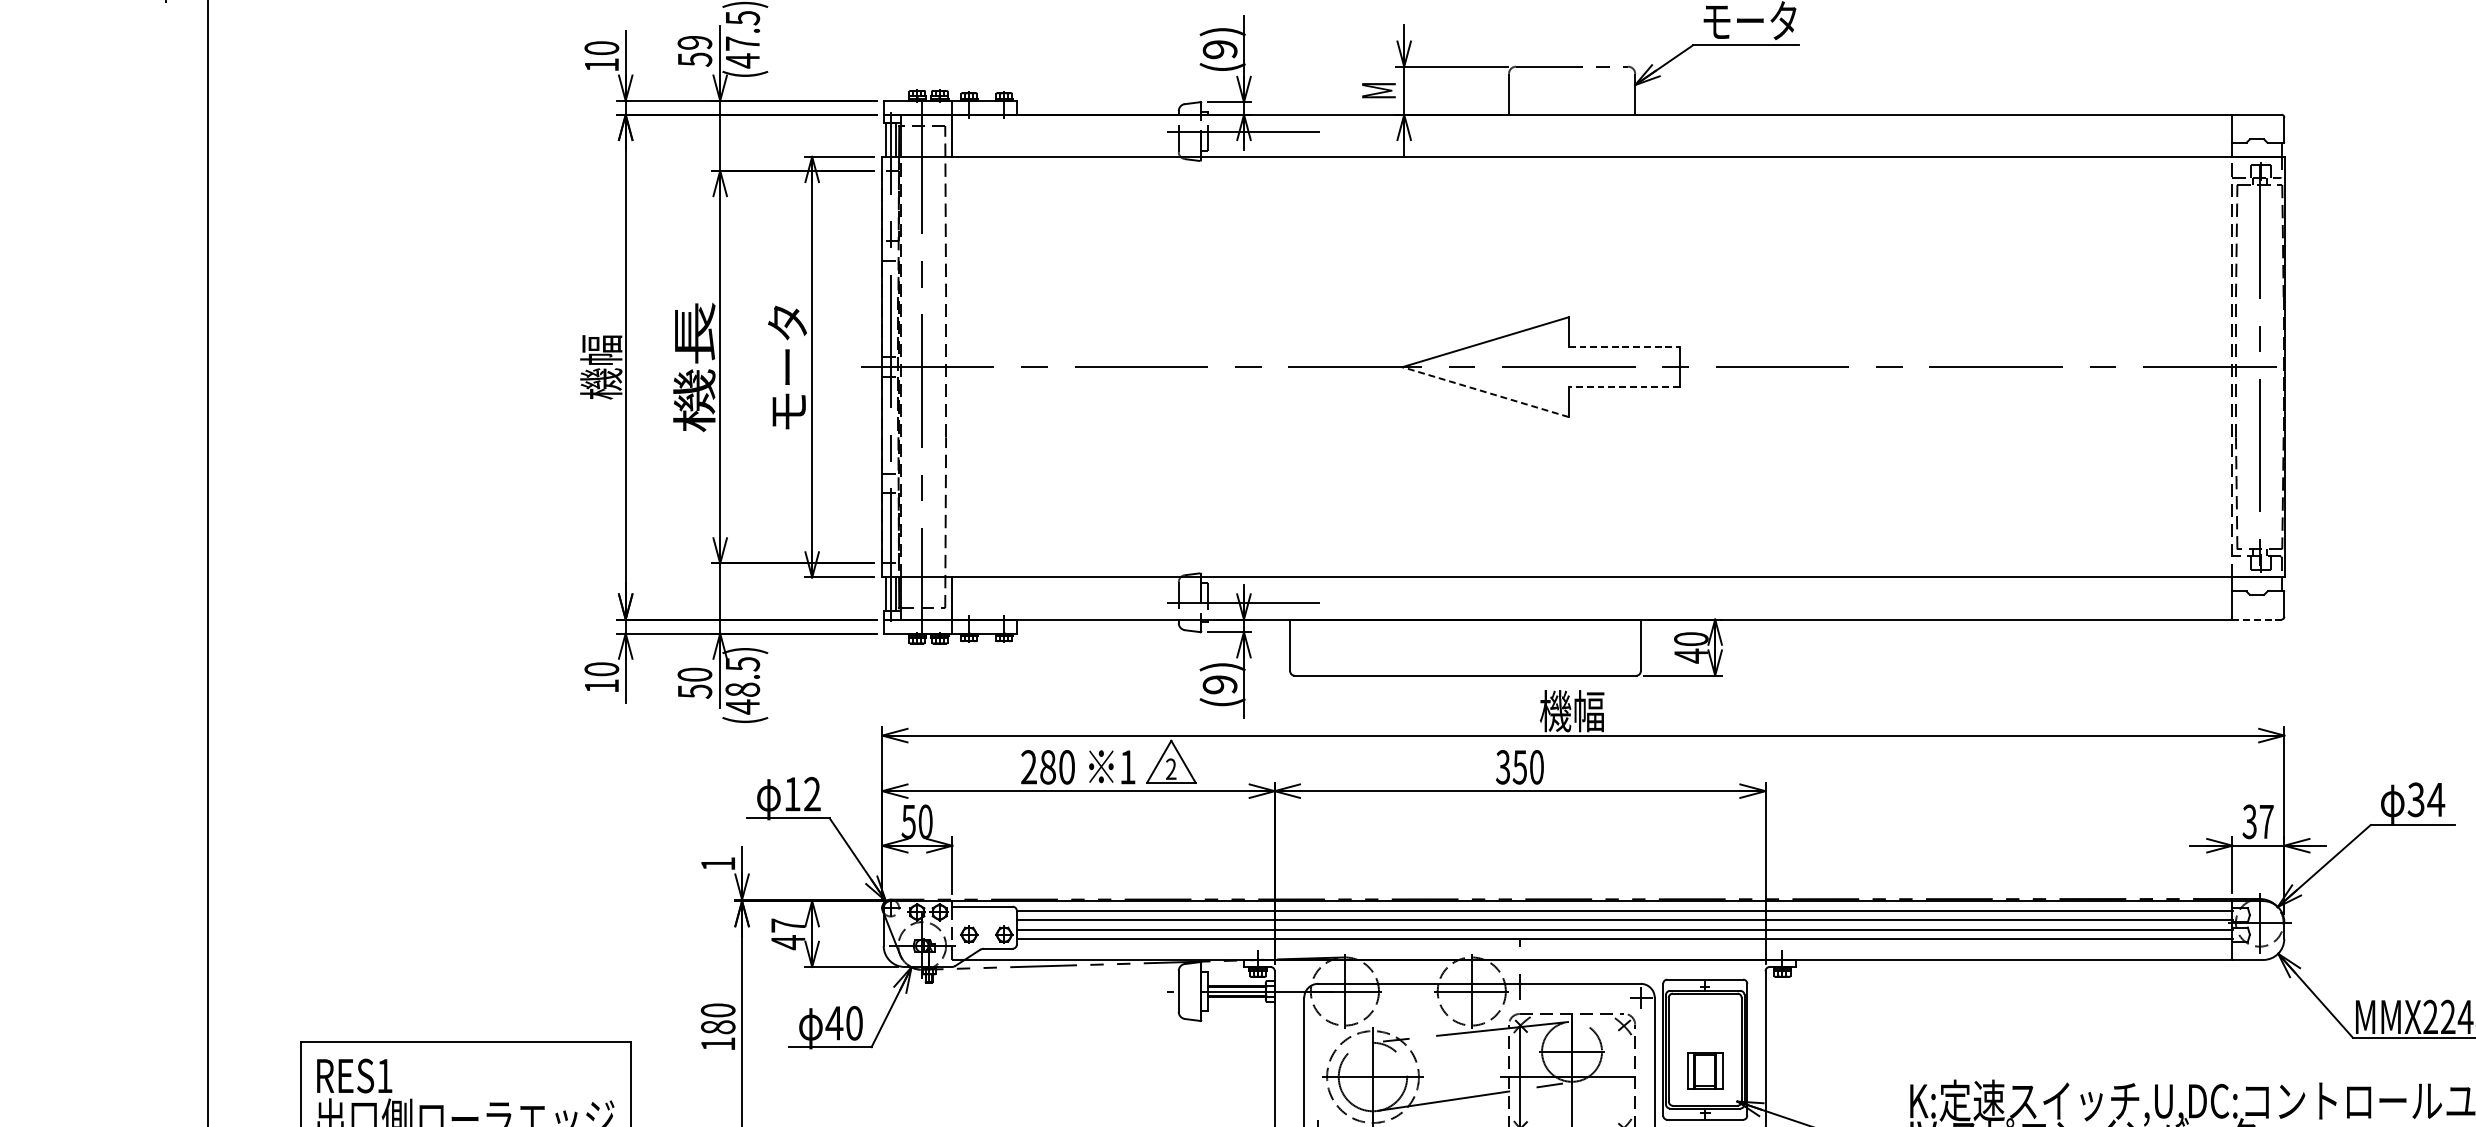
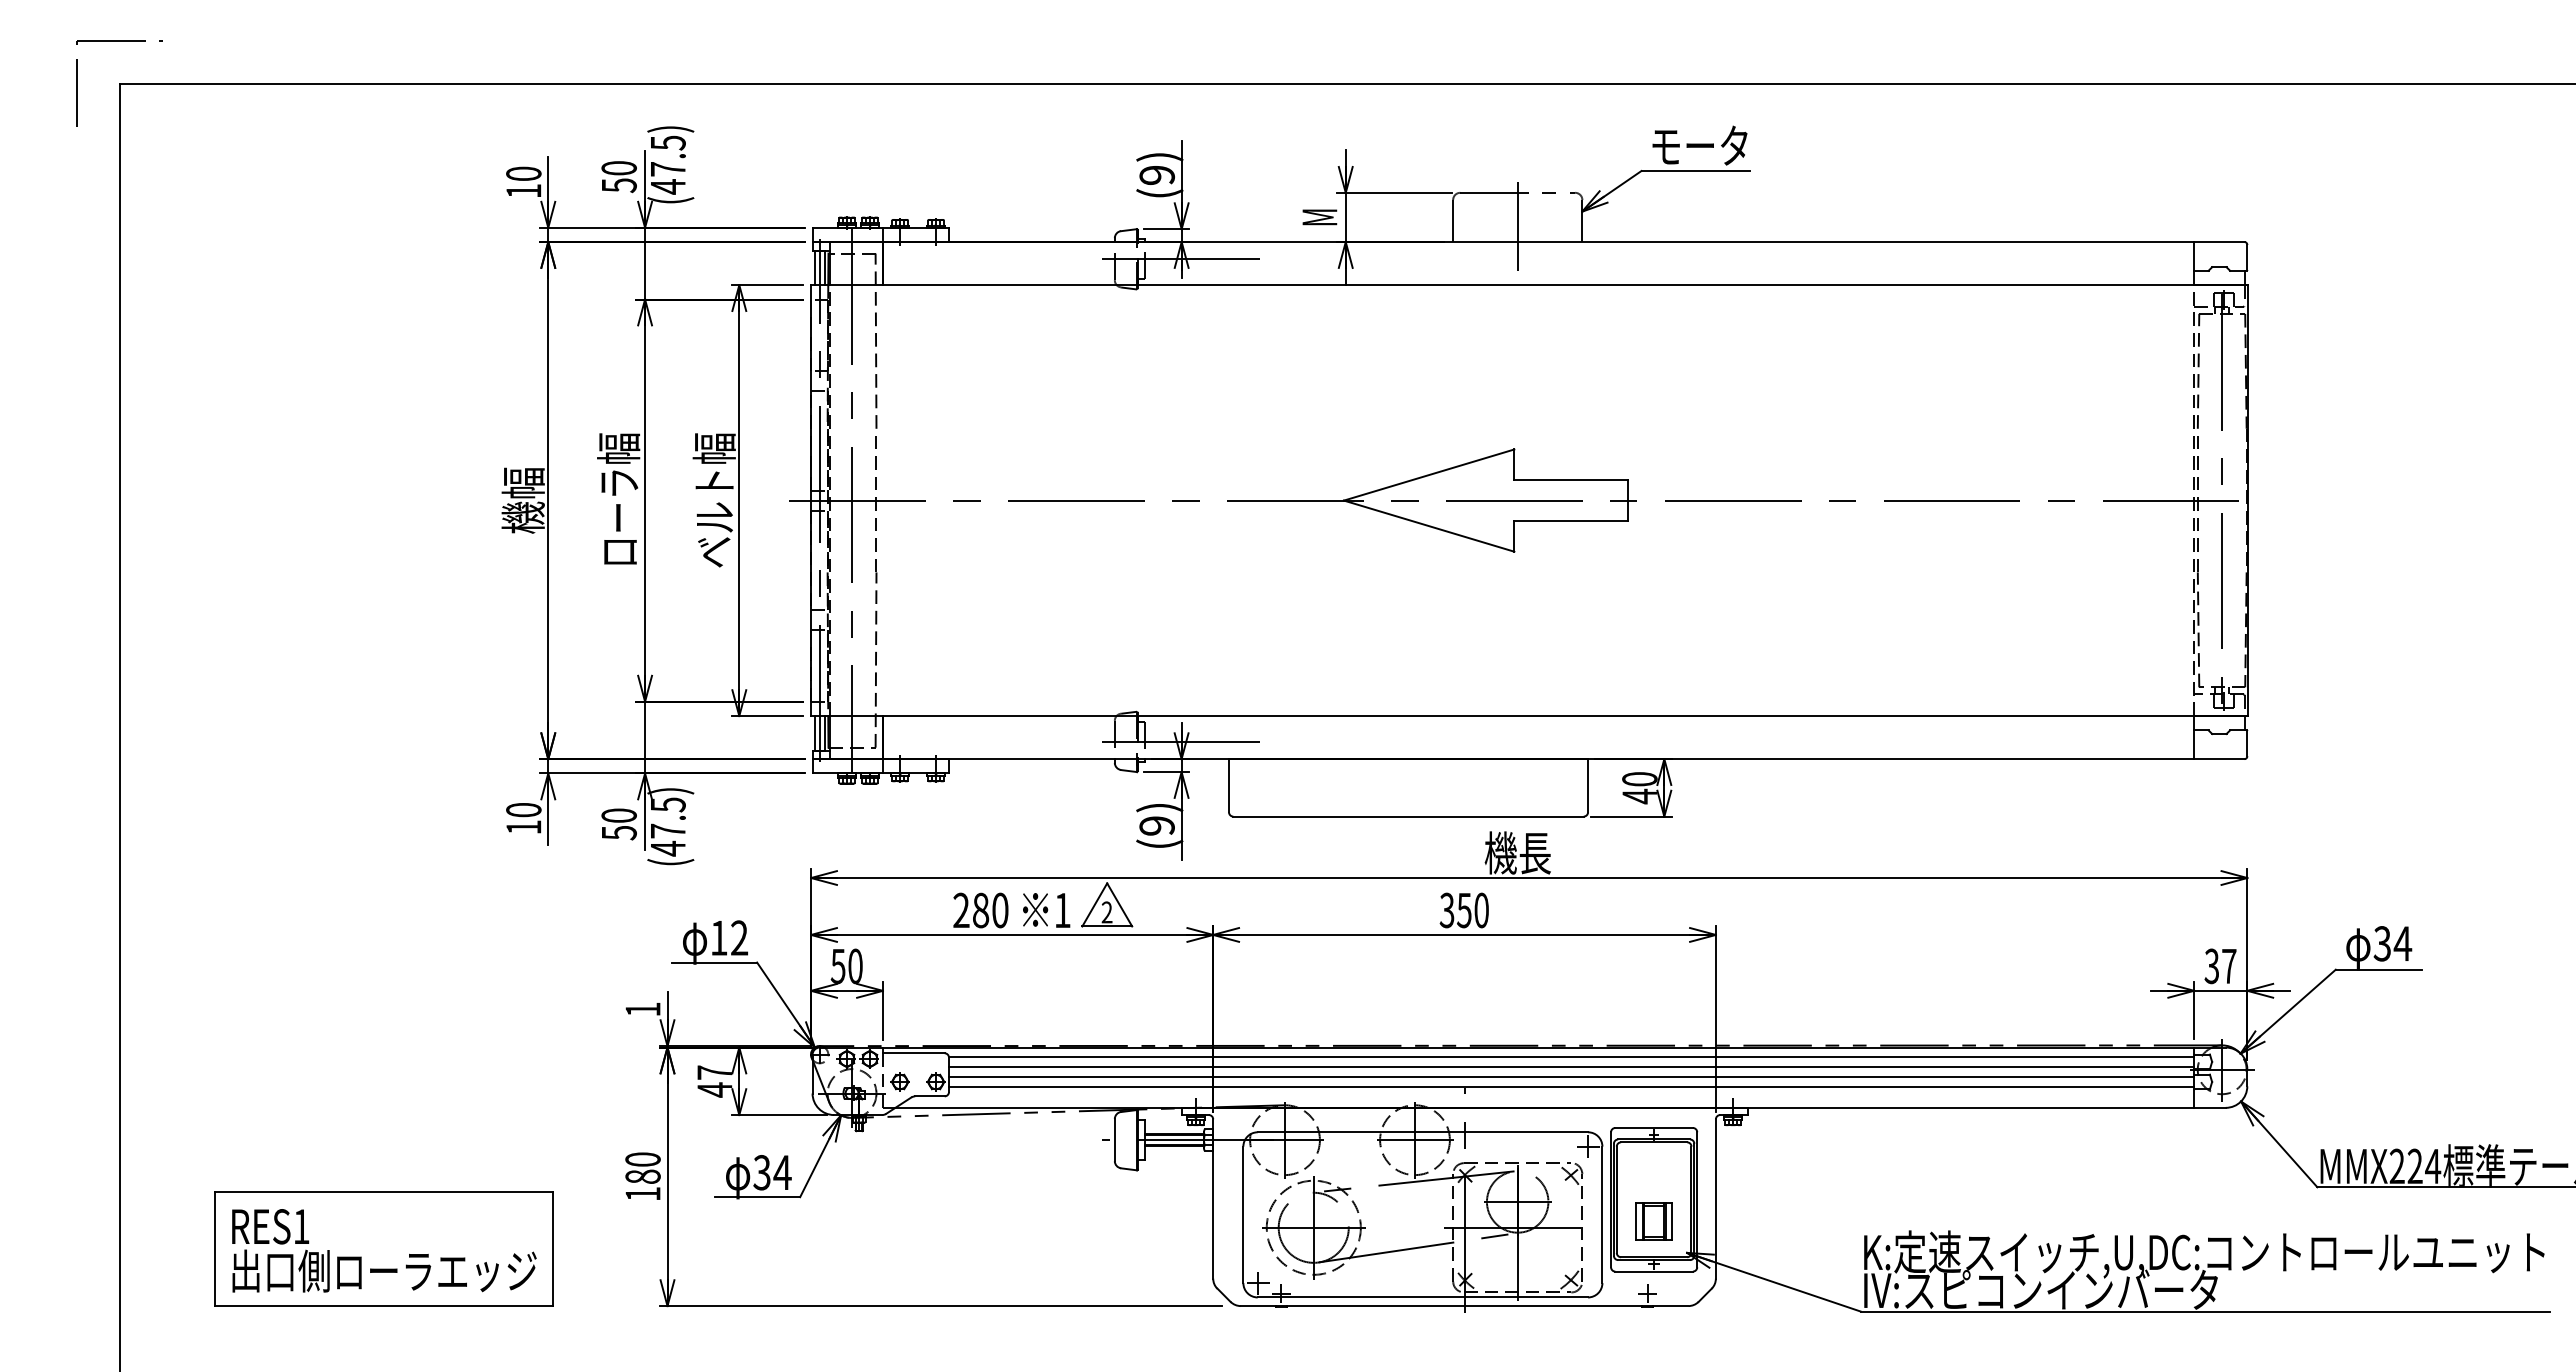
text: (694, 42) -> (618, 168), 59 -> 50
line: (1571, 99) -> (1517, 226), added
line: (1624, 347) -> (1571, 480), dashed -> solid
text: (694, 367) -> (618, 500), 機長 -> ローラ幅
text: (786, 367) -> (713, 500), モータ -> ベルト幅
line: (1624, 387) -> (1571, 521), dashed -> solid
line: (1485, 392) -> (1429, 526), dashed -> solid
line: (2257, 619) -> (2219, 759), dashed -> solid
text: (742, 689) -> (667, 830), (48.5) -> (47.5)
text: (1588, 710) -> (1534, 852), 機幅 -> 機長
text: (843, 1023) -> (771, 1172), 40 -> 34

